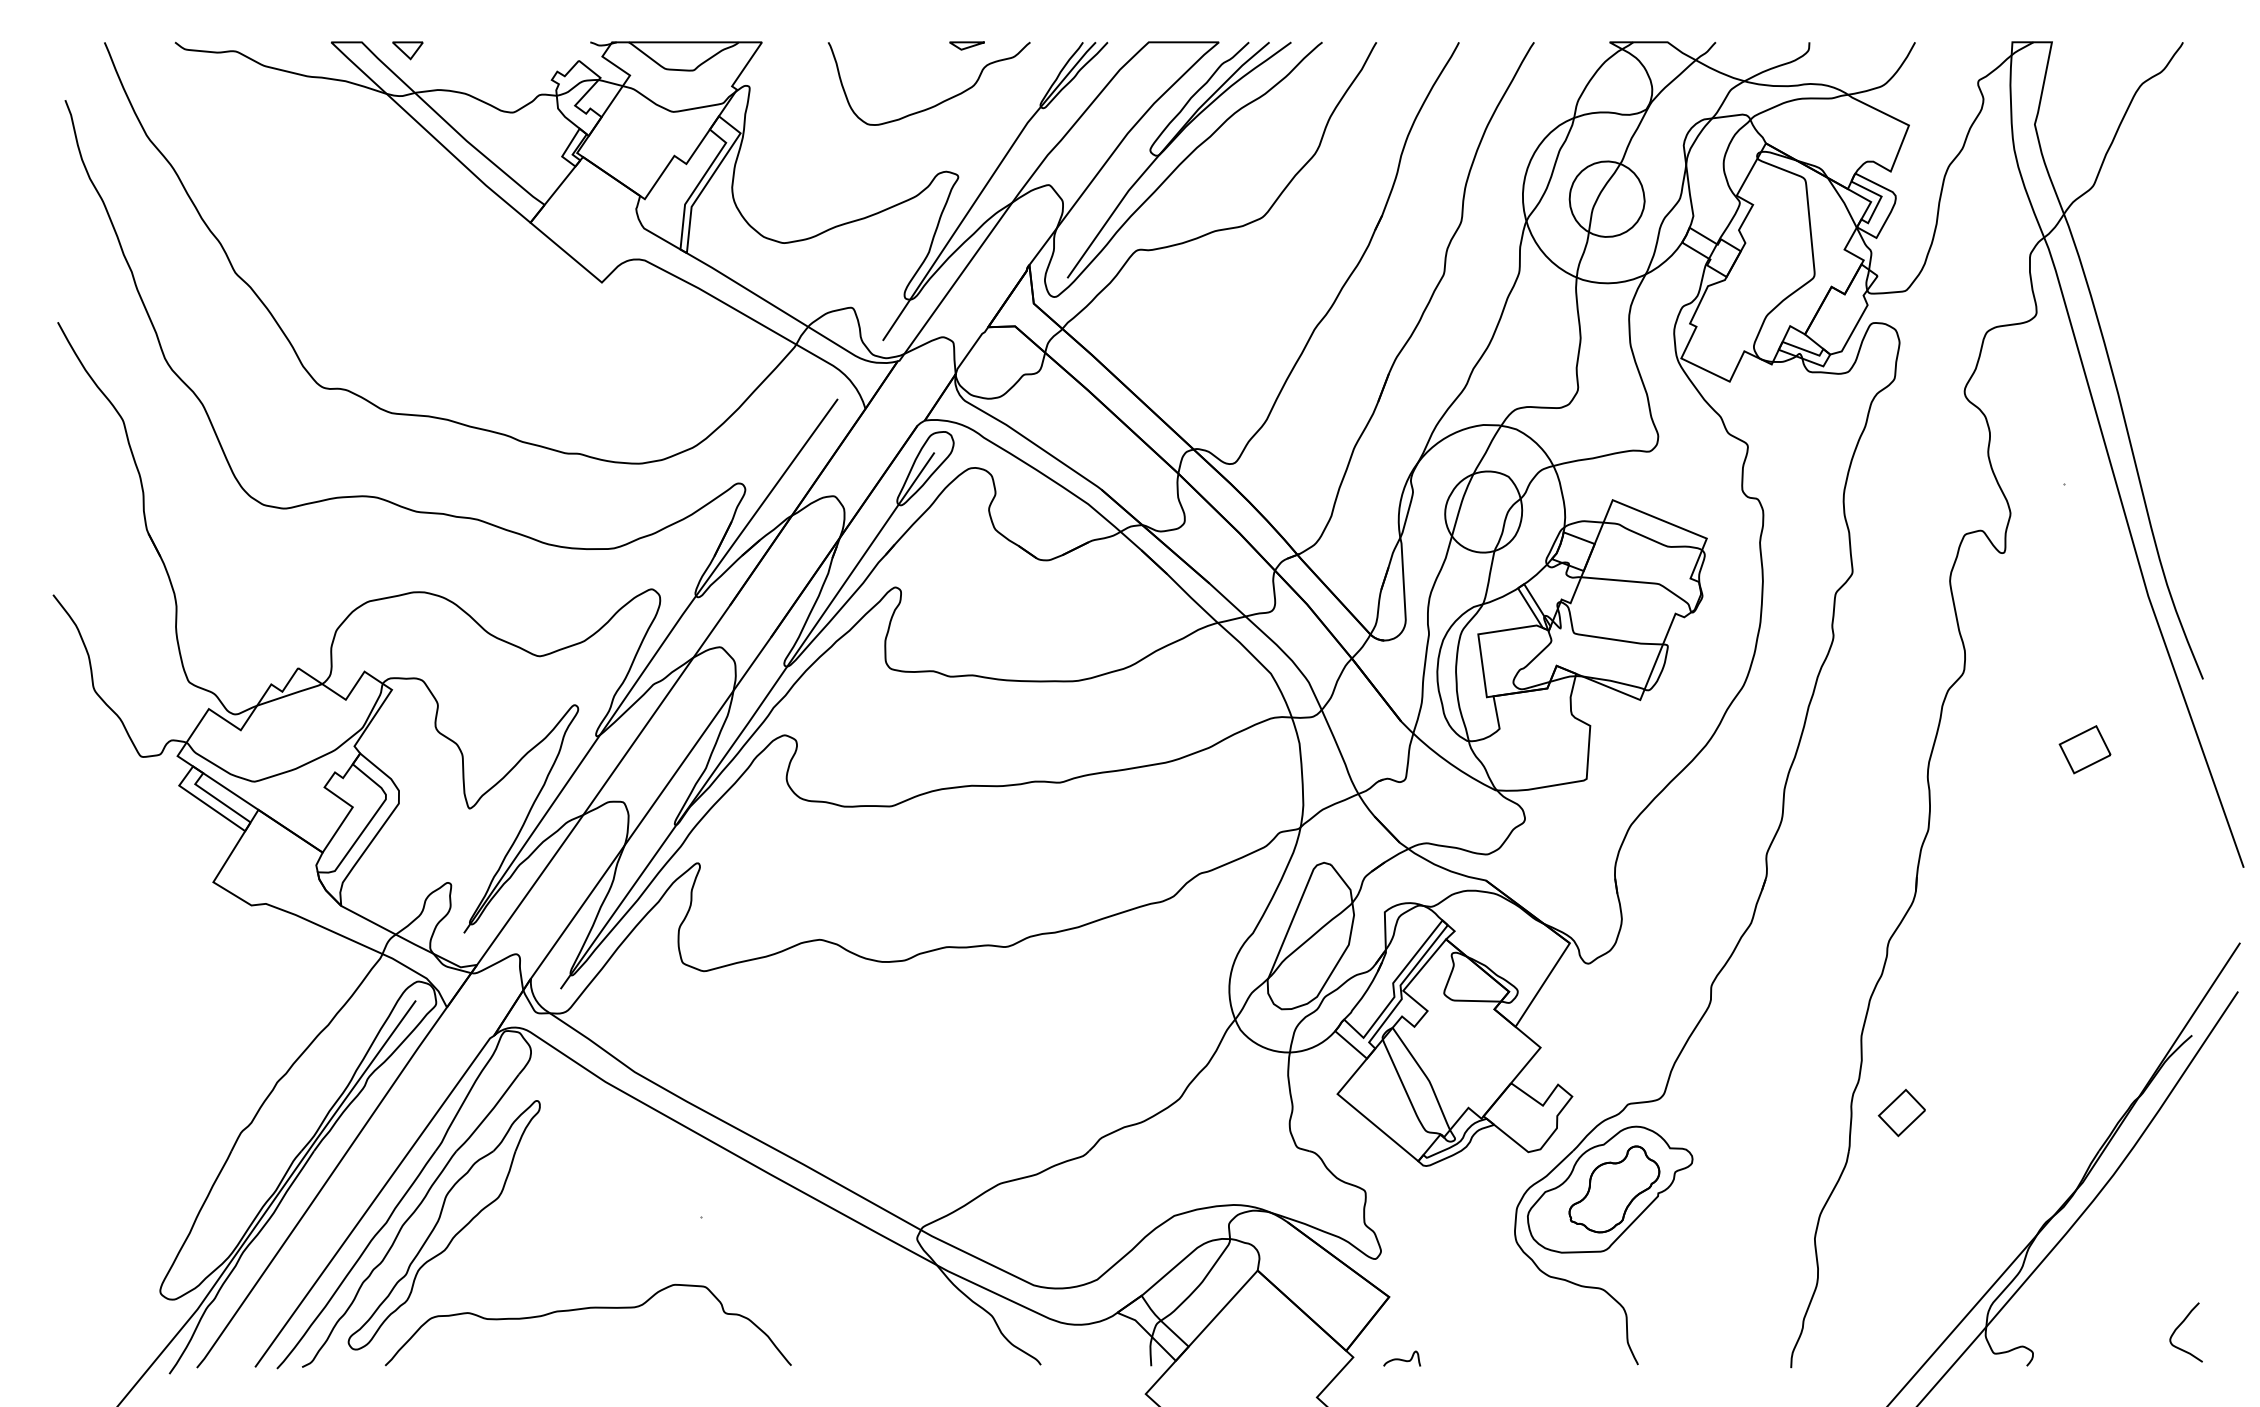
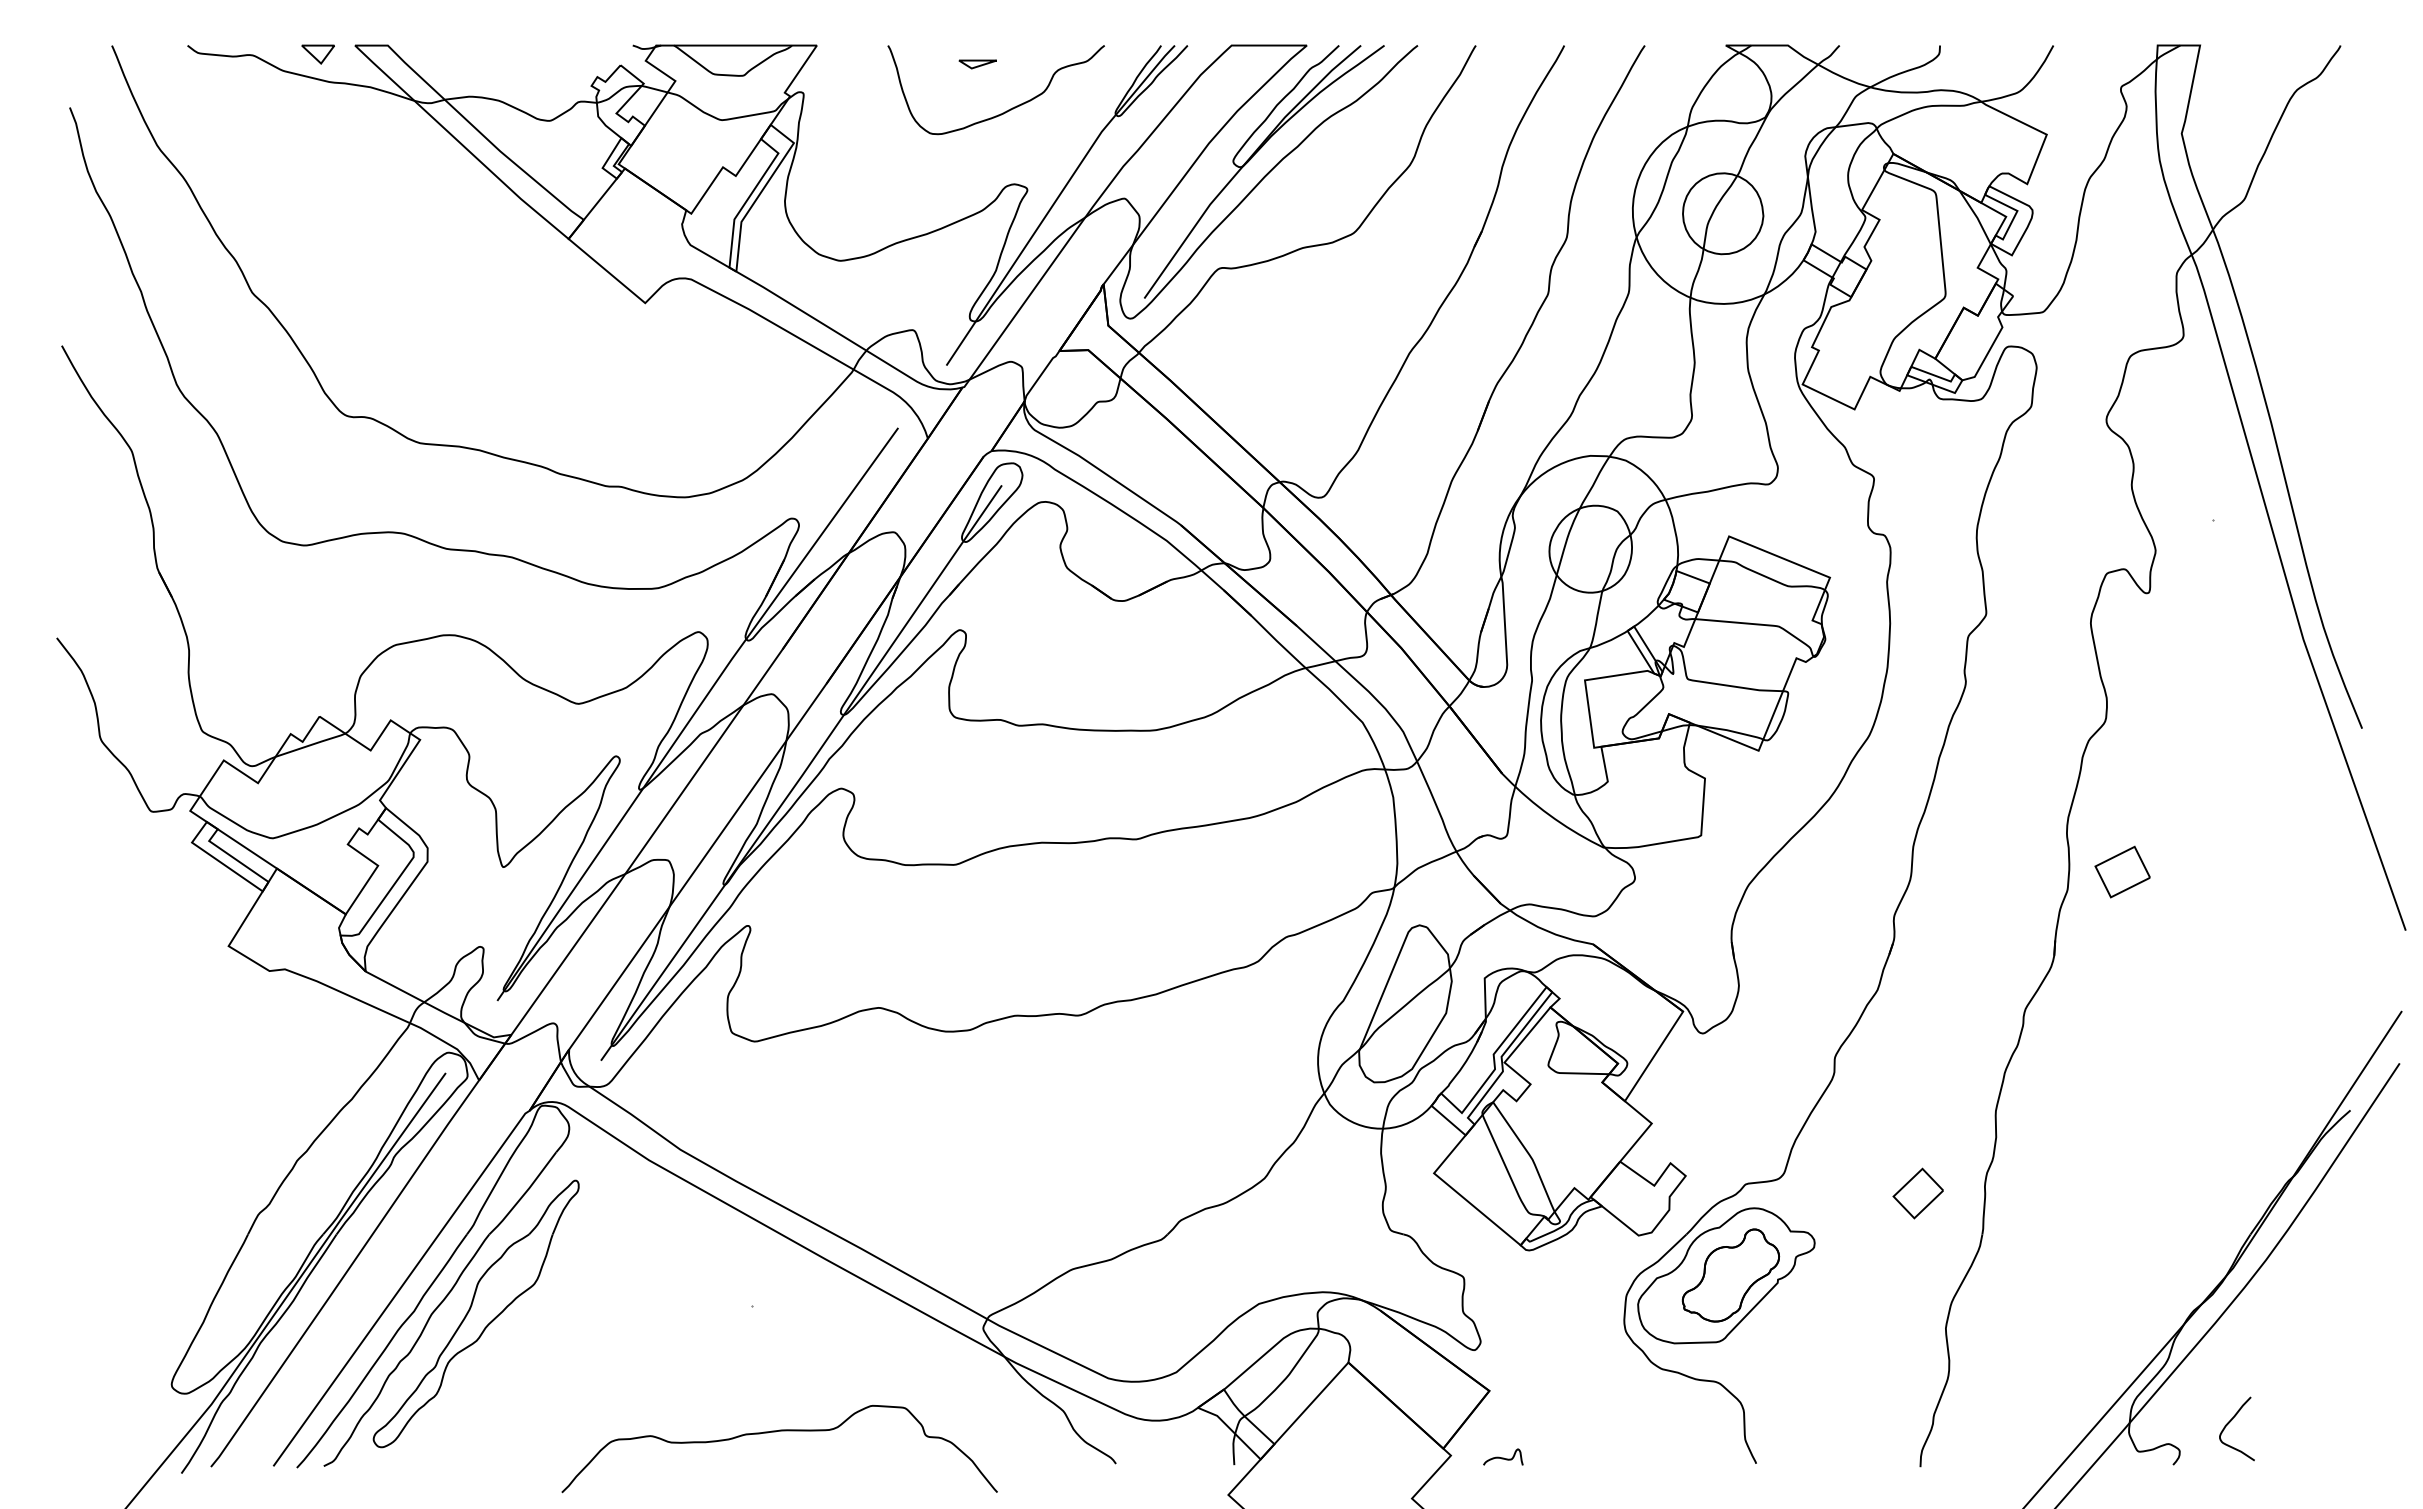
part: (966, 46) -> (977, 64), moved
part: (407, 50) -> (317, 54), moved
part: (2084, 749) -> (2122, 871), moved
part: (1901, 1112) -> (1917, 1193), moved
curve: (584, 1309) -> (775, 1432), moved
curve: (2180, 1326) -> (2230, 1422), moved

